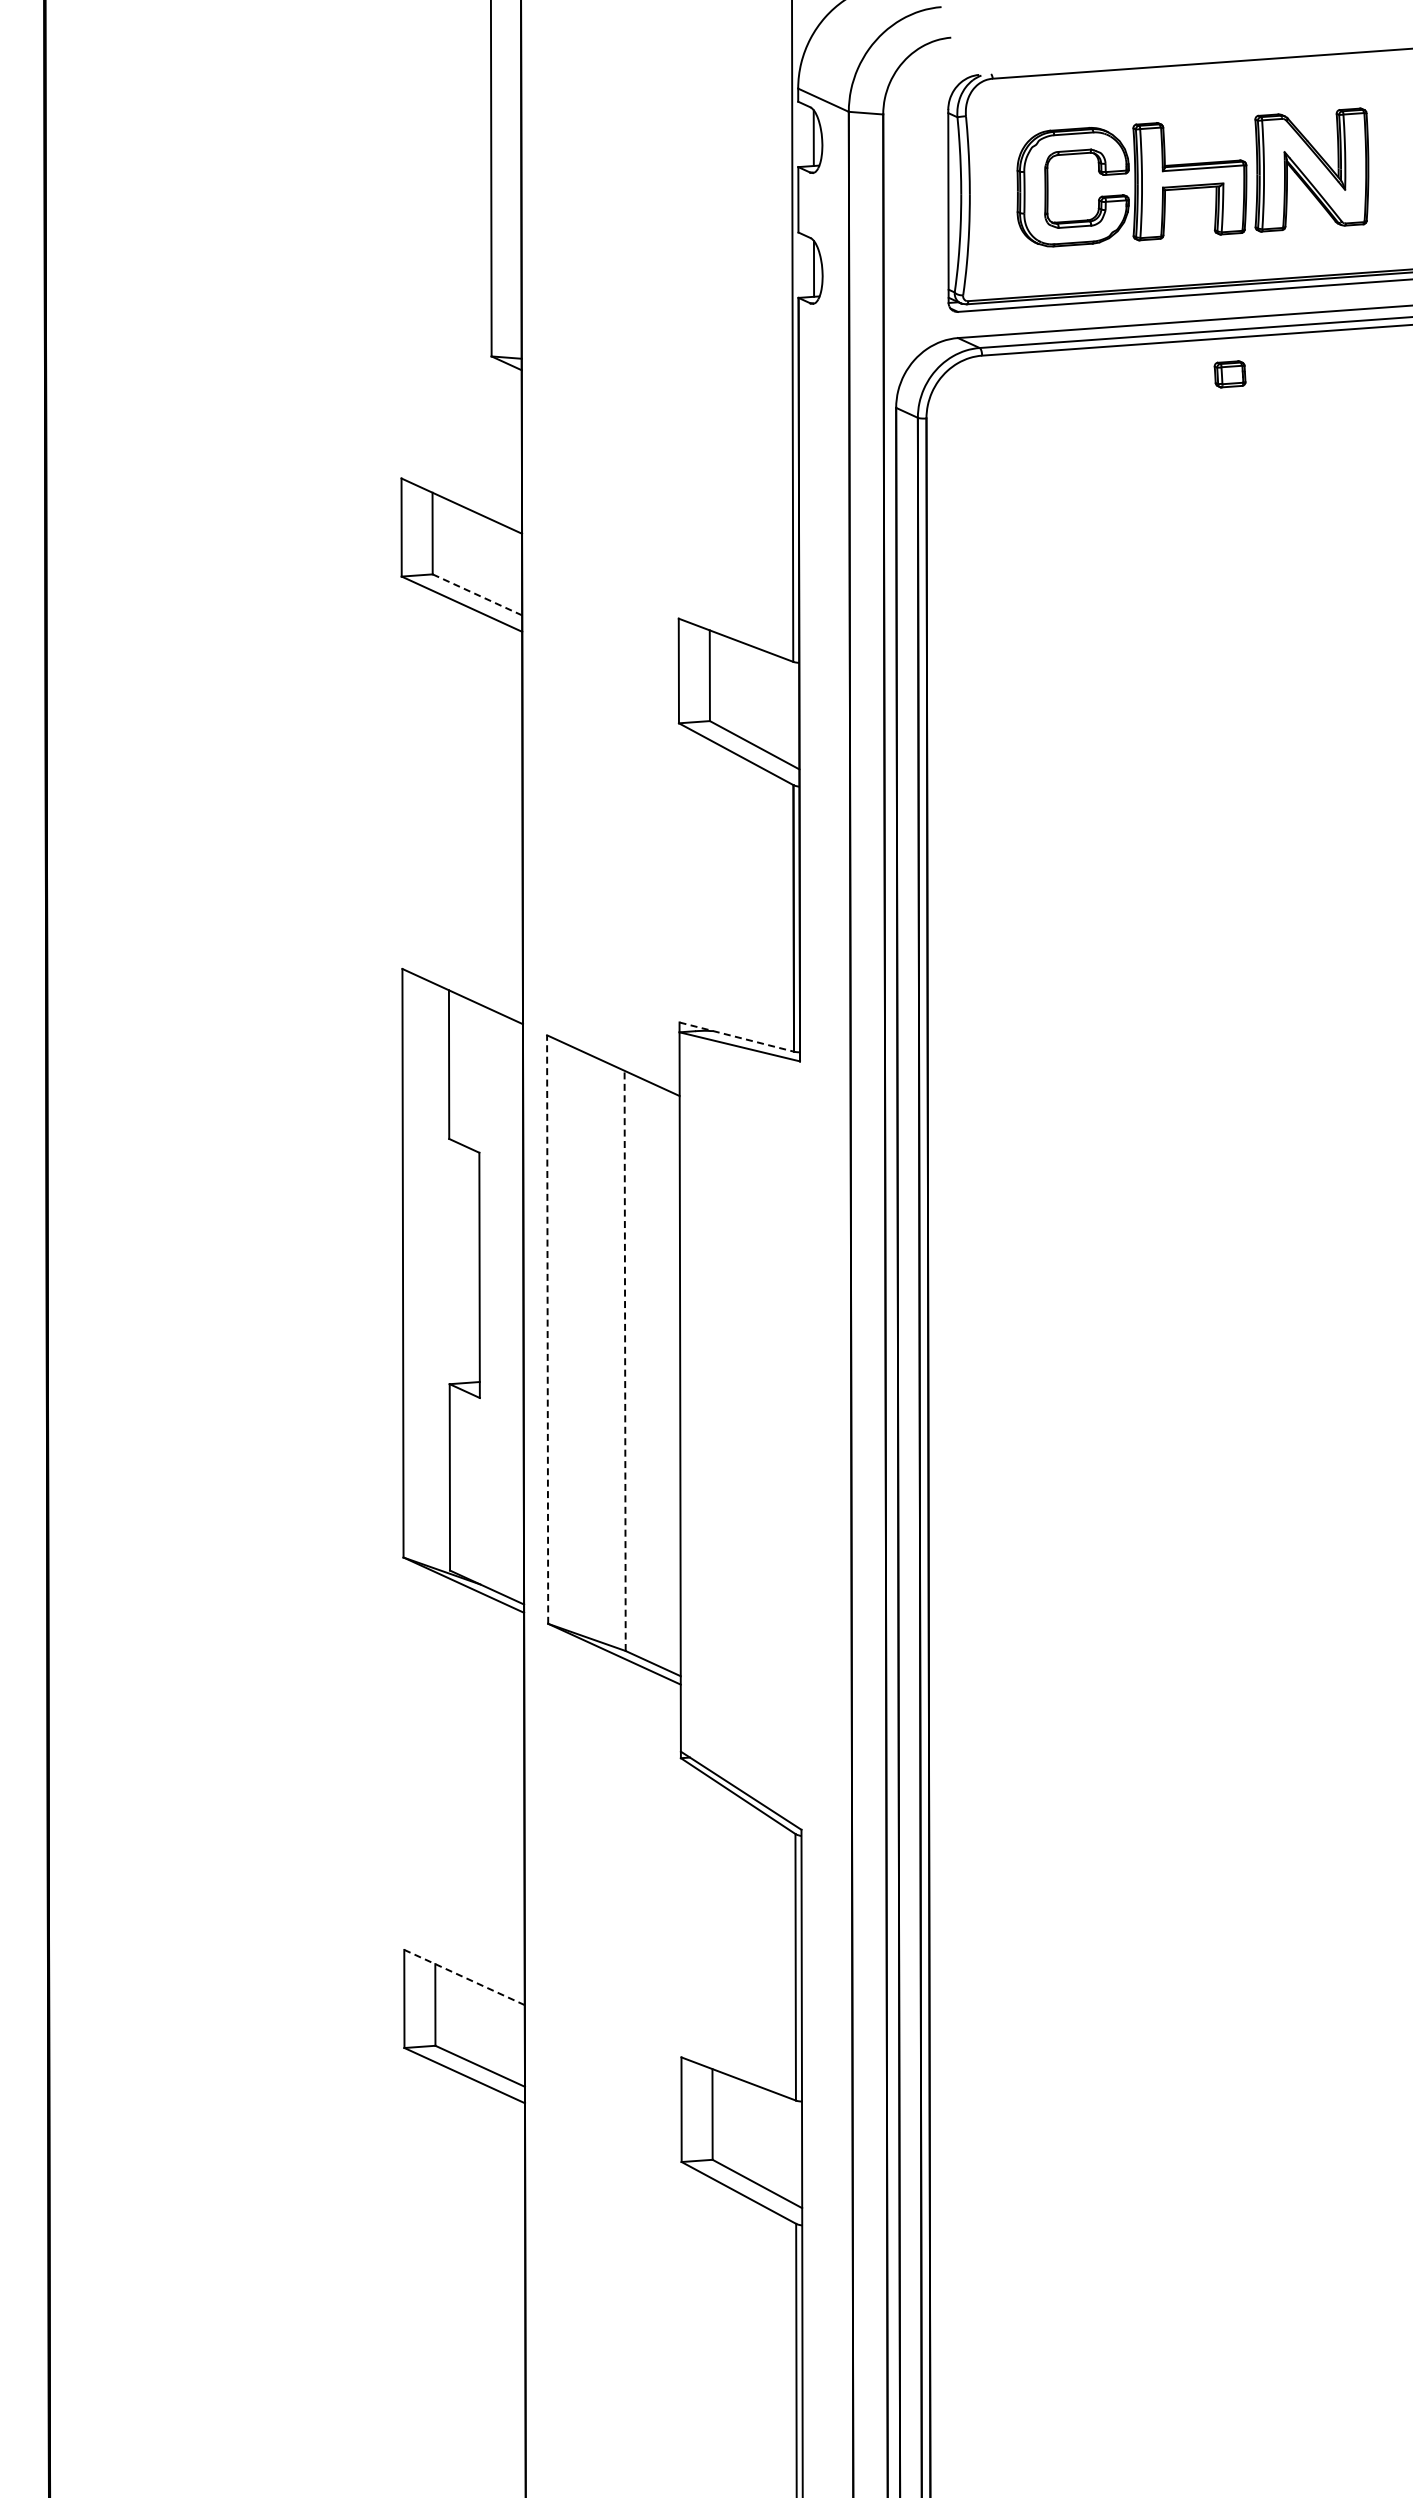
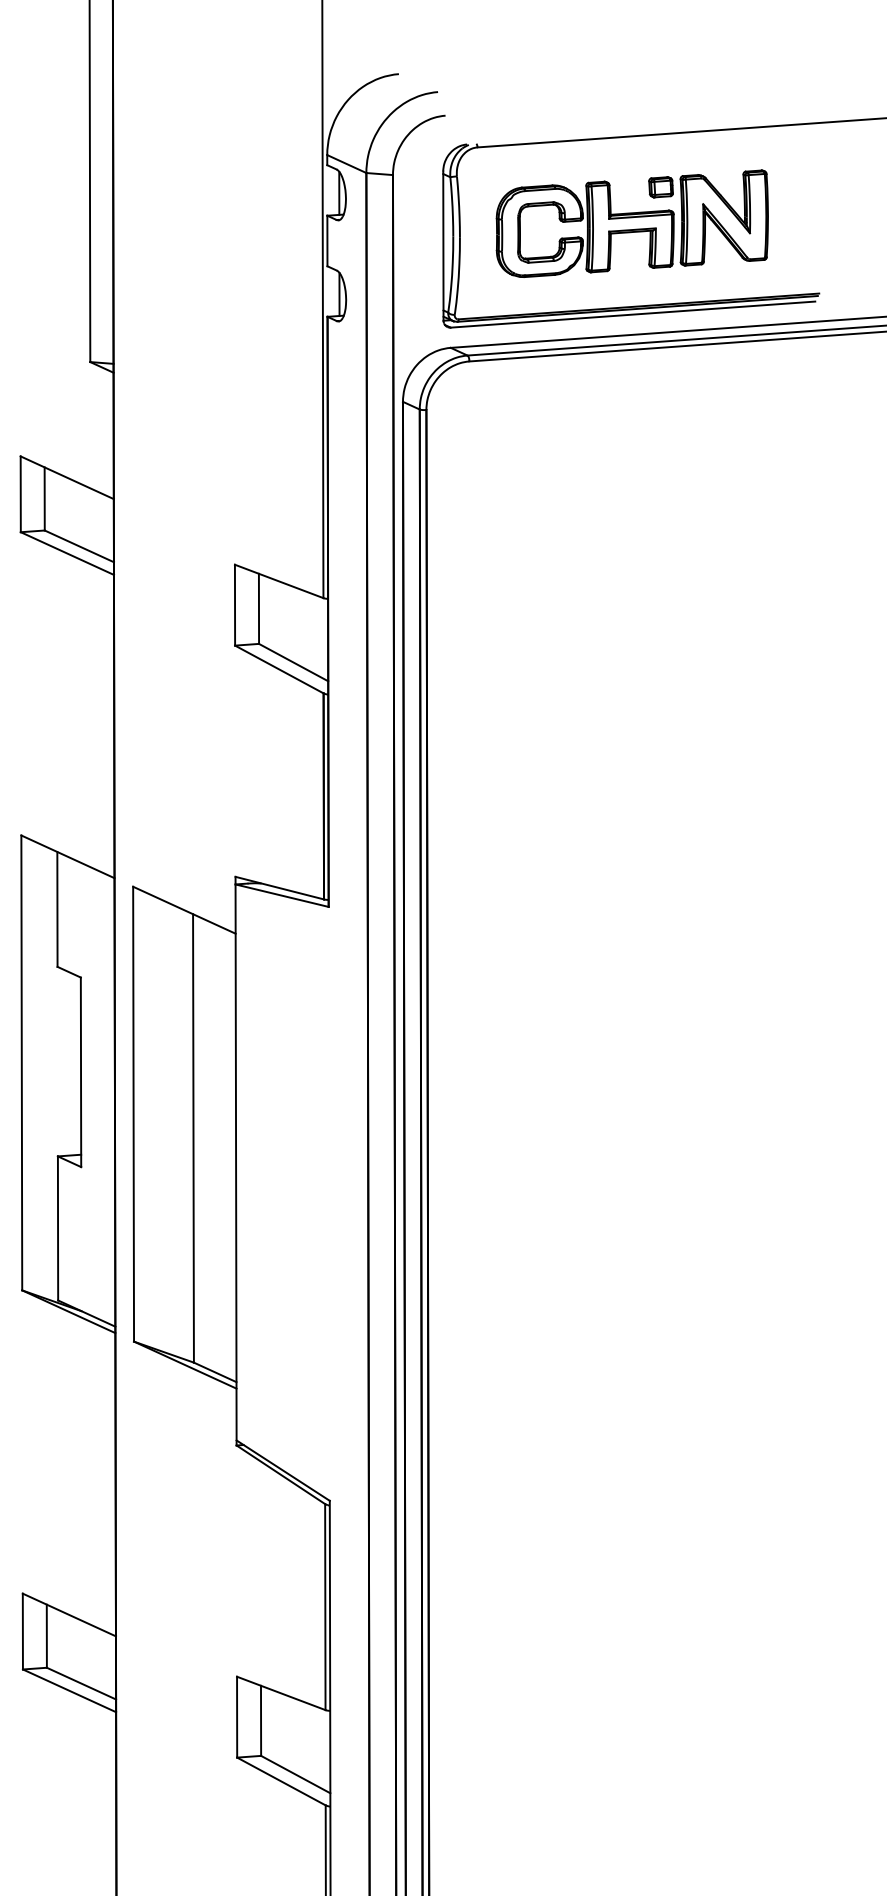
part: (1229, 374) -> (660, 187), moved
line: (477, 594) -> (79, 546), dashed -> solid
line: (737, 1037) -> (280, 888), dashed -> solid
line: (547, 1329) -> (133, 1114), dashed -> solid
line: (625, 1360) -> (193, 1138), dashed -> solid
line: (464, 1977) -> (69, 1614), dashed -> solid

